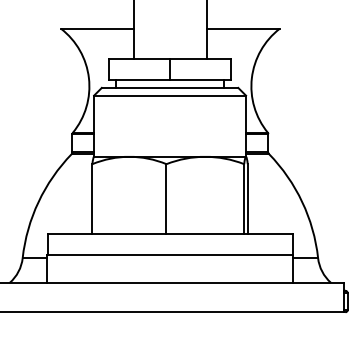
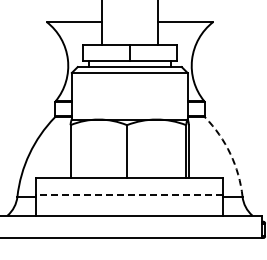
arc: (302, 201) -> (230, 153), solid -> dashed
line: (169, 255) -> (129, 194), solid -> dashed

